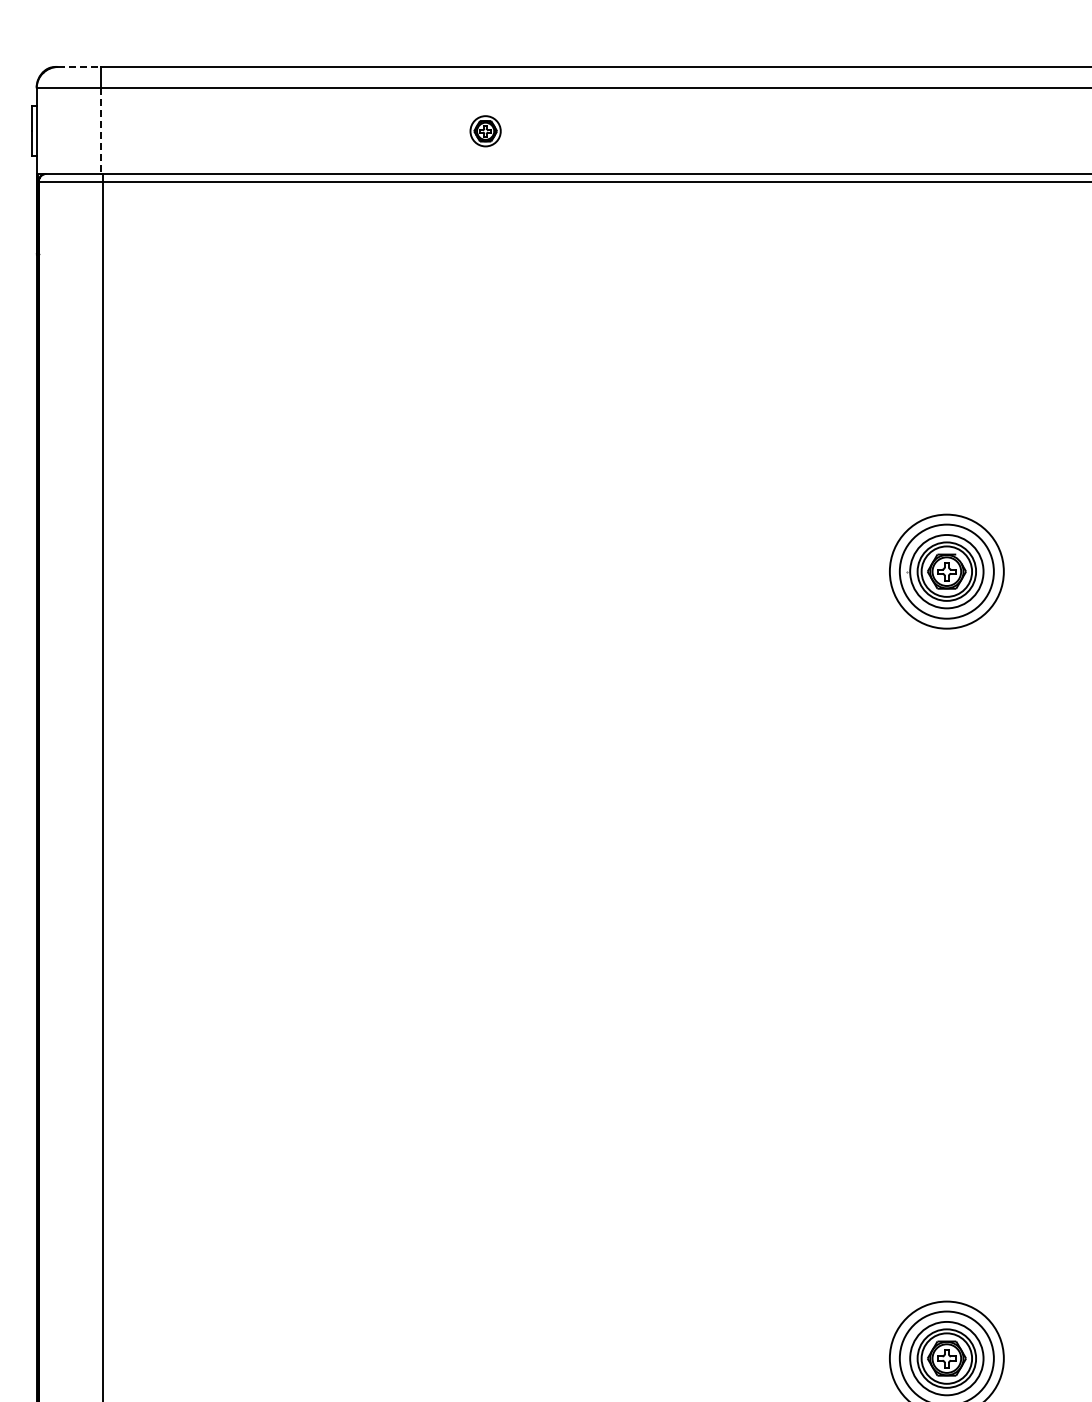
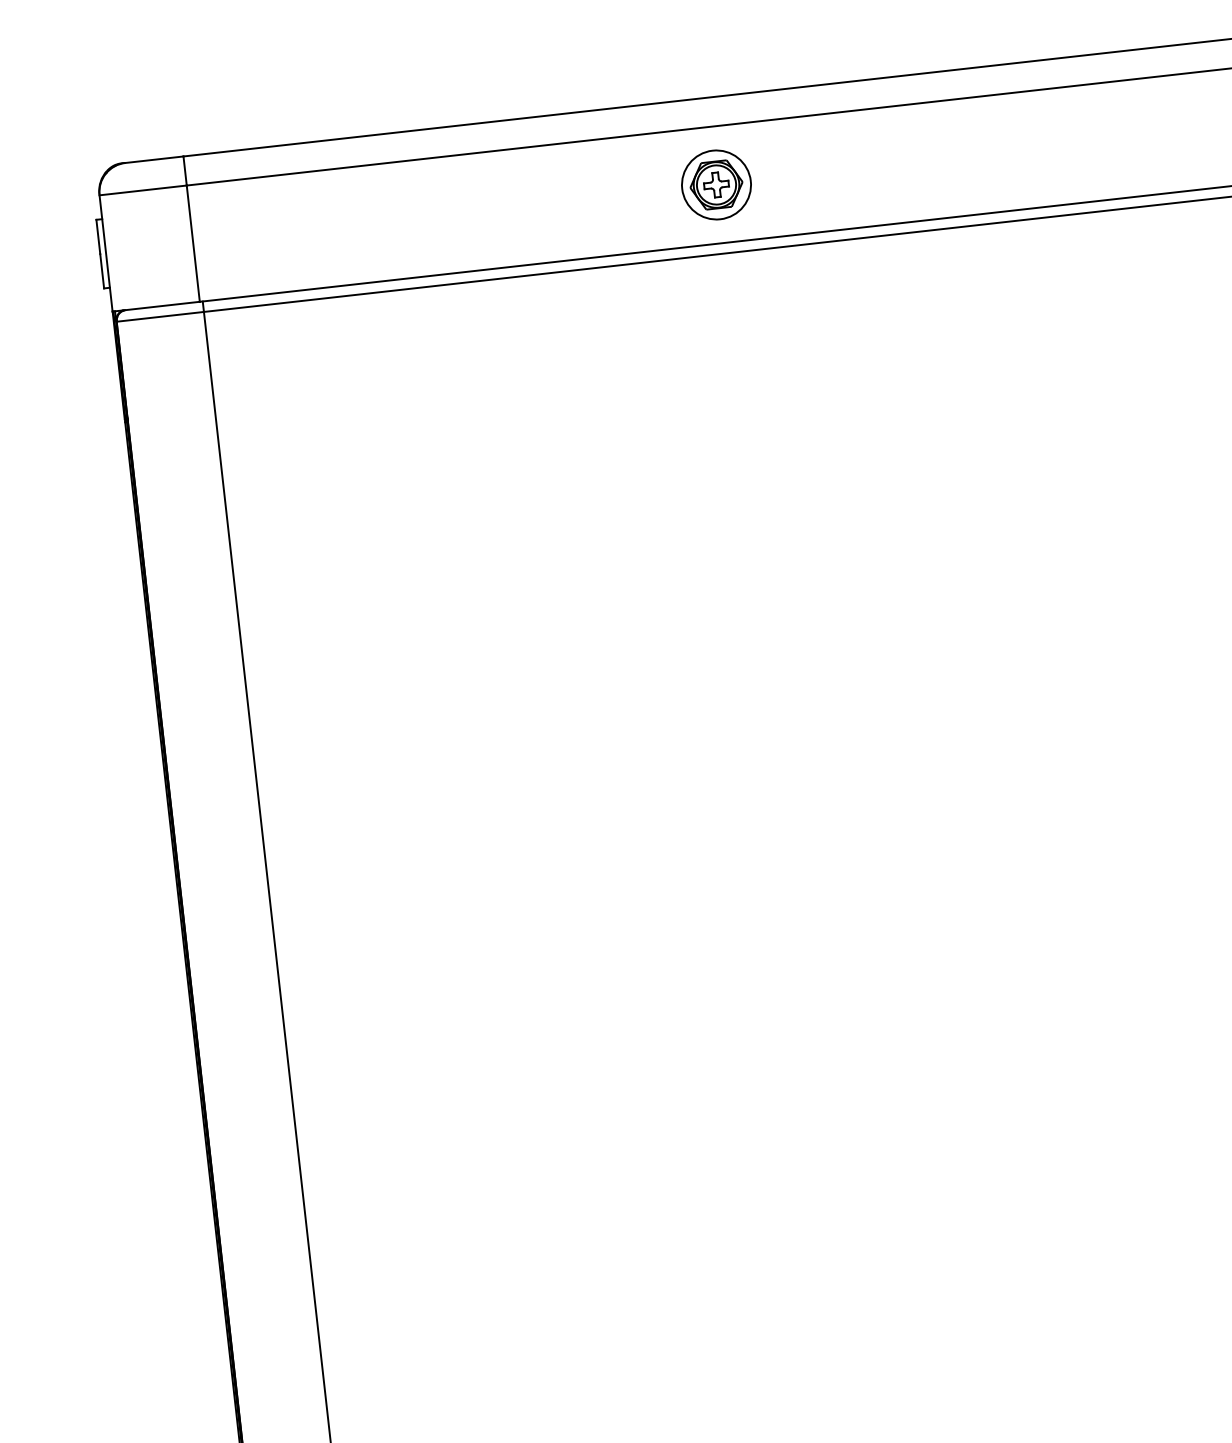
line: (79, 67) -> (154, 160), dashed -> solid
line: (100, 131) -> (192, 244), dashed -> solid
part: (485, 131) -> (716, 185), size x1.67

